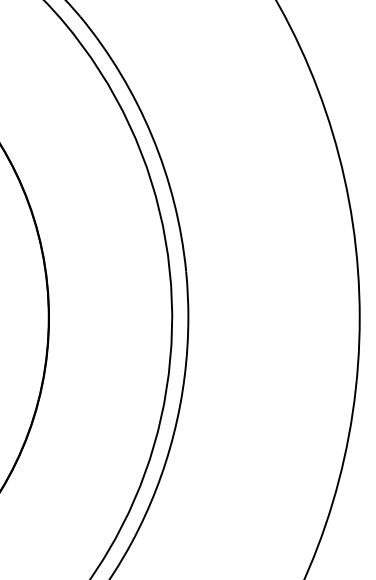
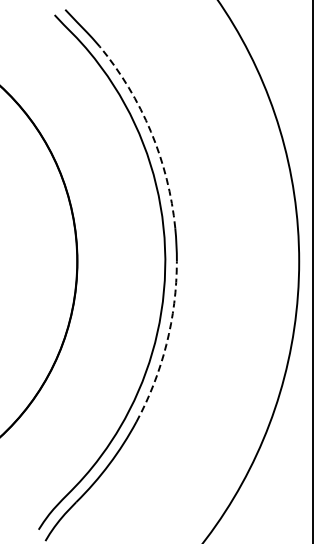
arc: (152, 135) -> (151, 131), solid -> dashed
arc: (173, 434) -> (166, 344), solid -> dashed

